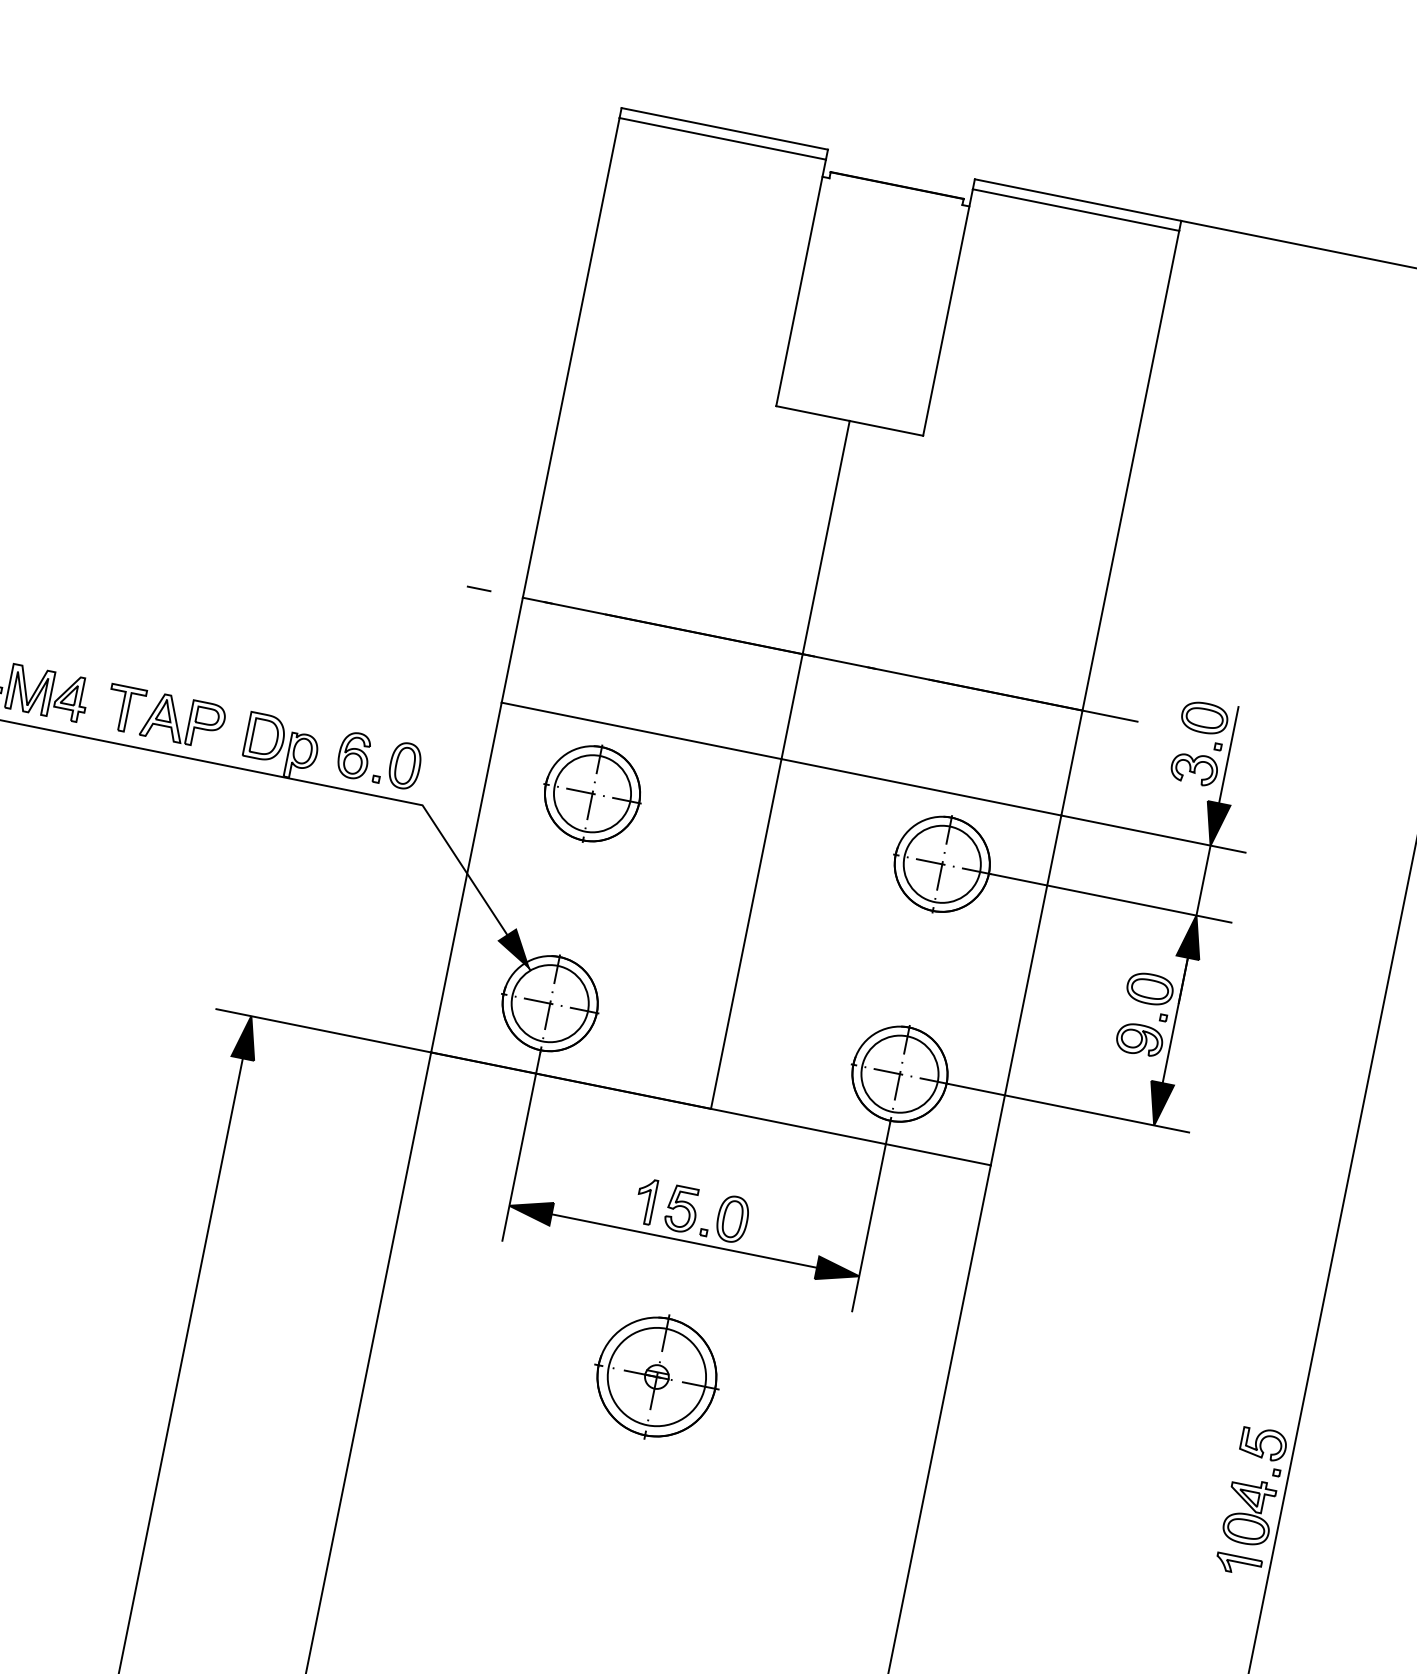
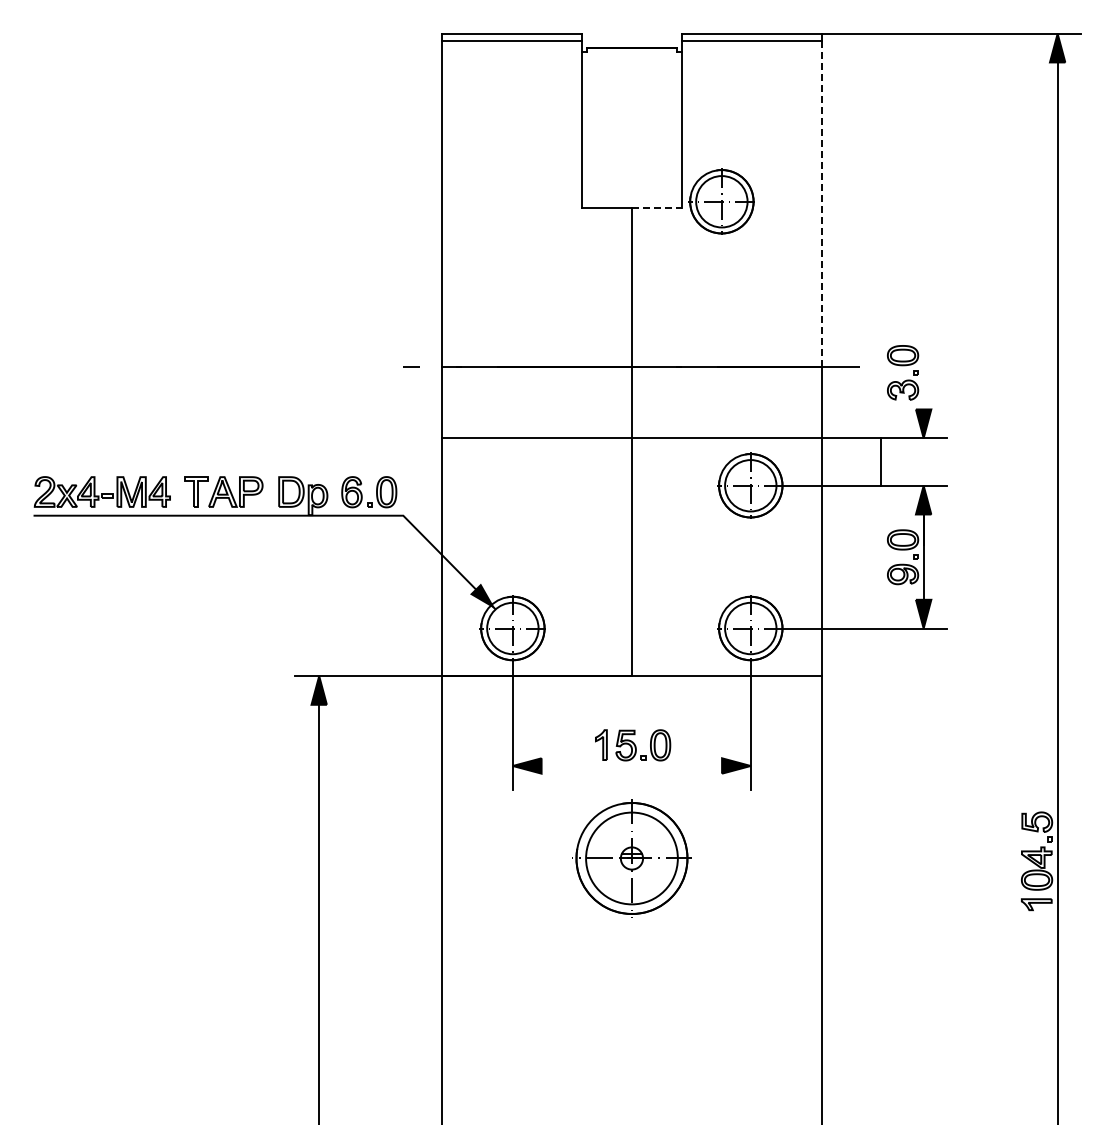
line: (885, 428) -> (656, 208), solid -> dashed
line: (1131, 472) -> (822, 204), solid -> dashed
line: (1228, 754) -> (923, 376), removed
part: (592, 793) -> (721, 201), moved
line: (1203, 879) -> (880, 461), moved
line: (683, 1241) -> (631, 766), removed
part: (656, 1376) -> (631, 858), size x1.4

